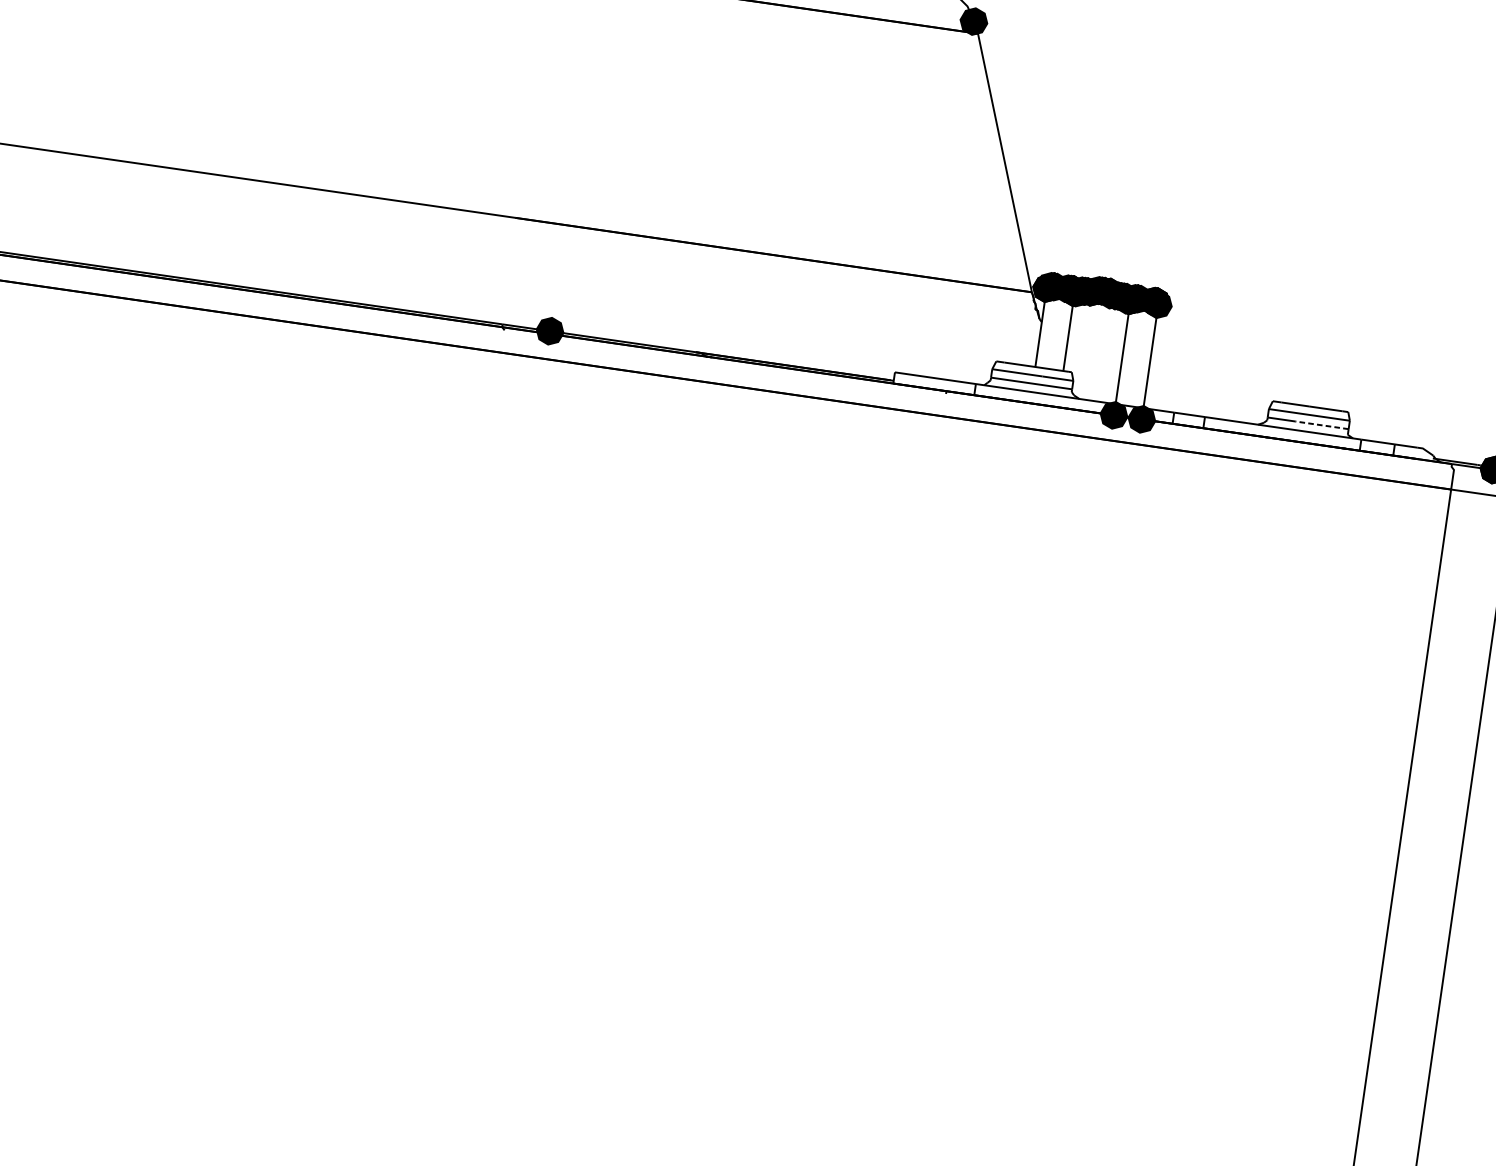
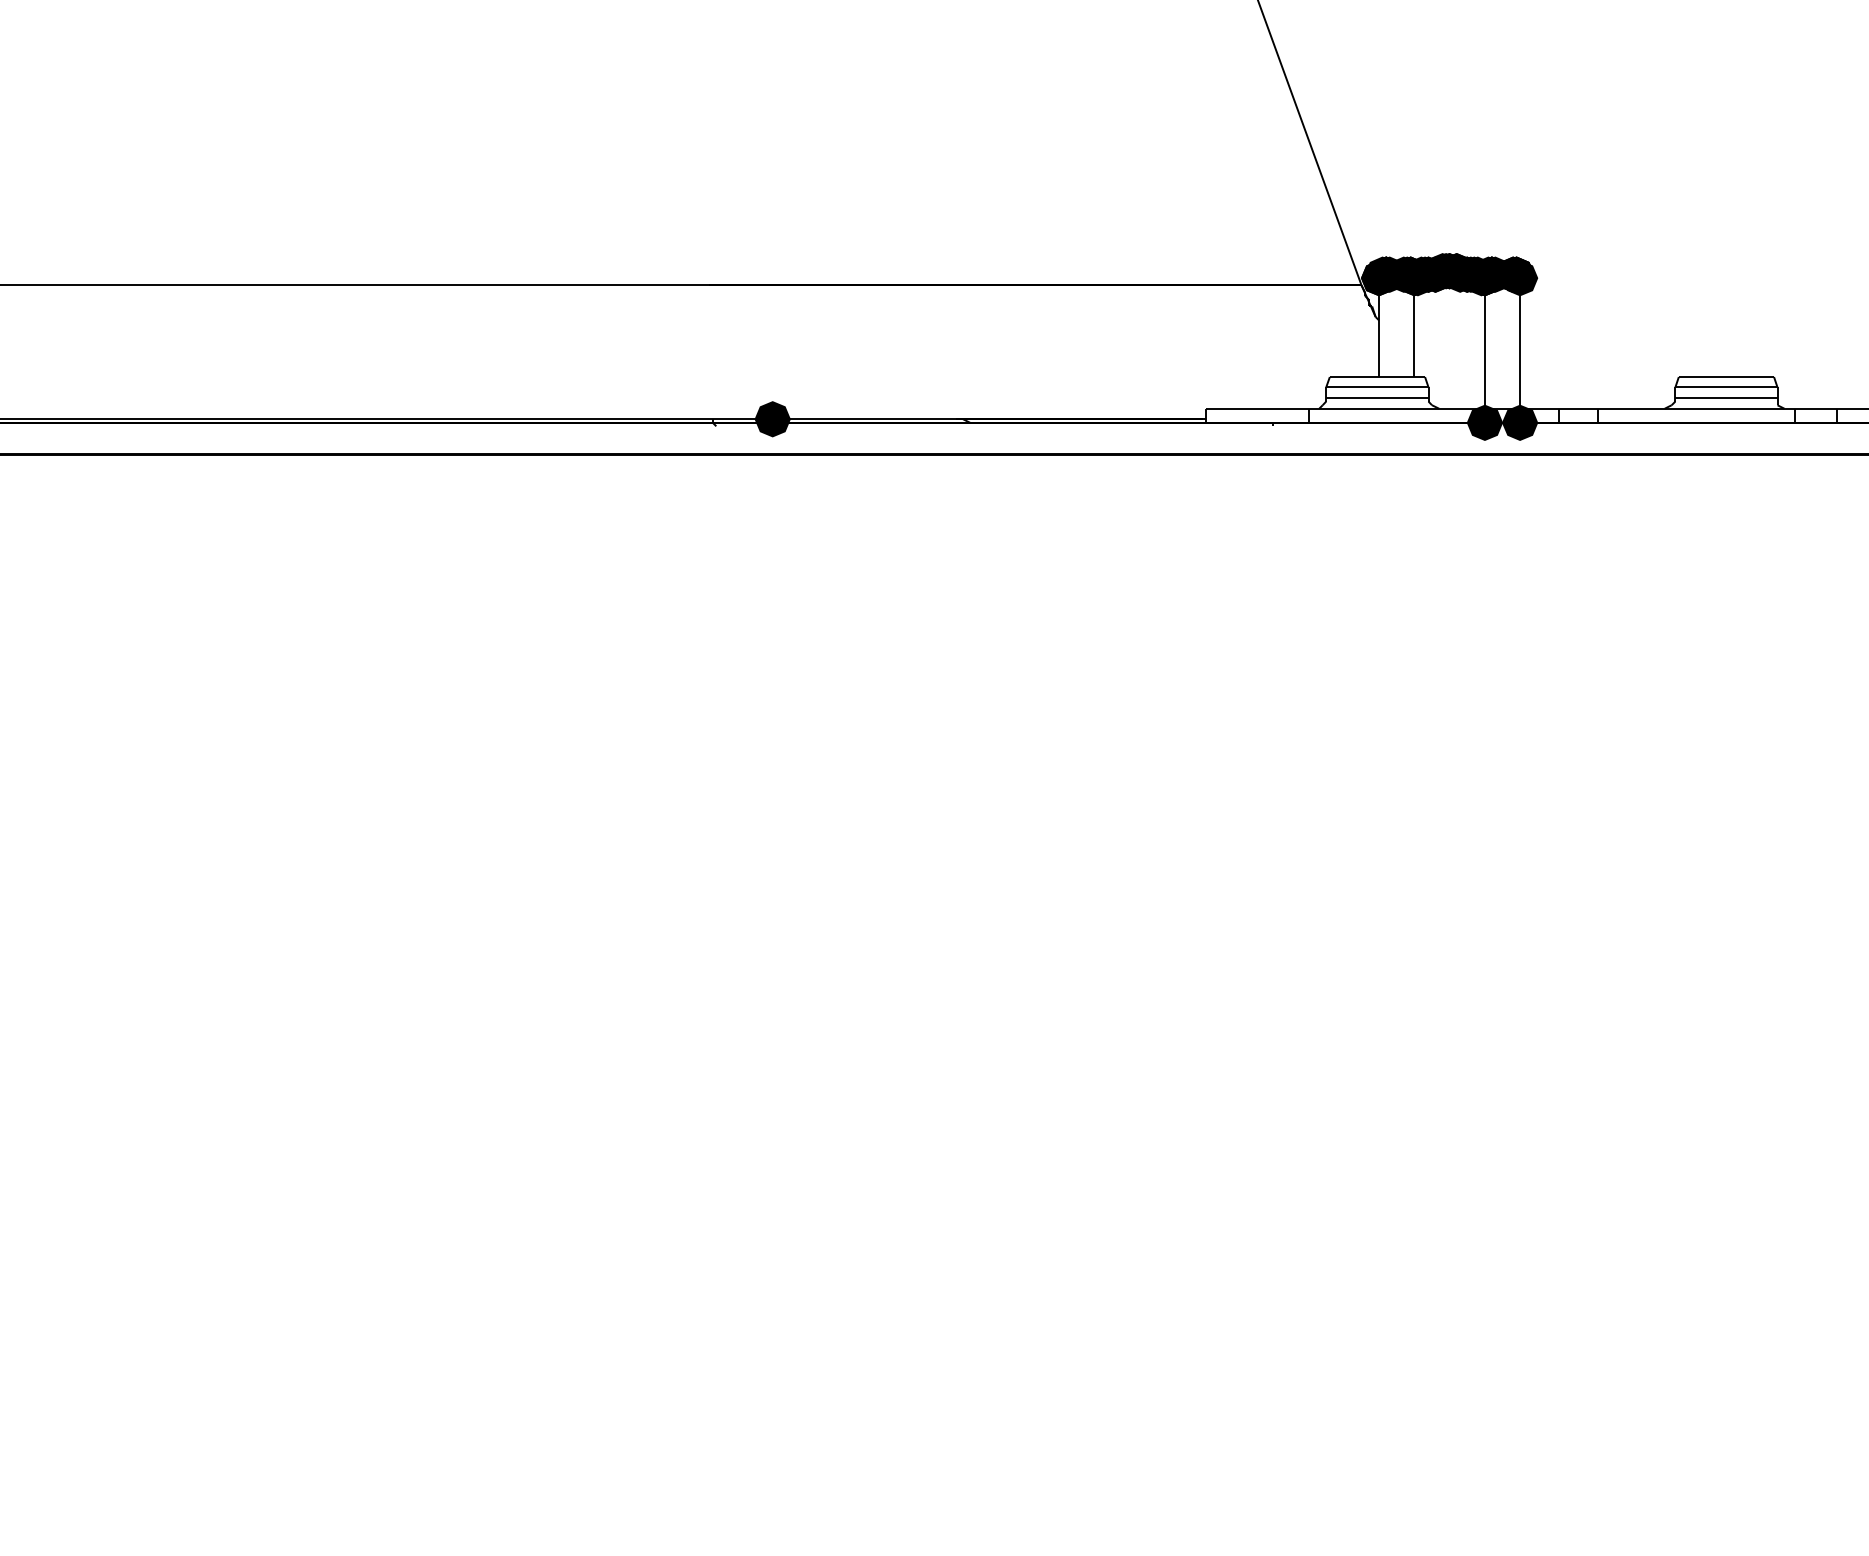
line: (1322, 425) -> (1744, 398), dashed -> solid

